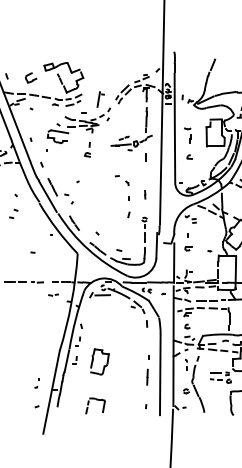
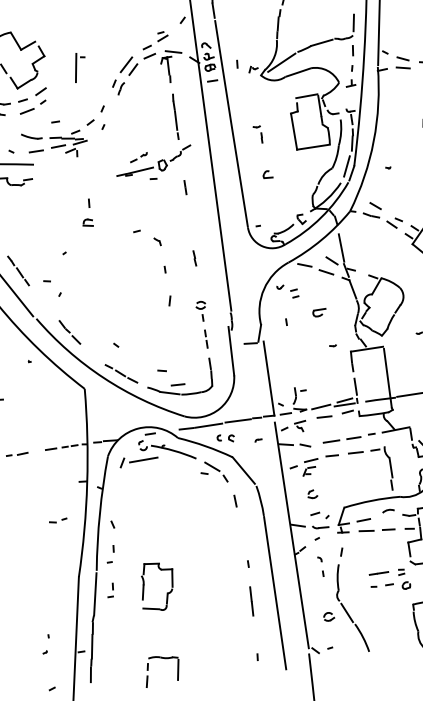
part: (100, 99) -> (79, 67), moved
part: (187, 135) -> (257, 134), size x0.6
part: (87, 149) -> (86, 212), moved
part: (188, 248) -> (319, 312), moved
part: (53, 294) -> (58, 519), moved

